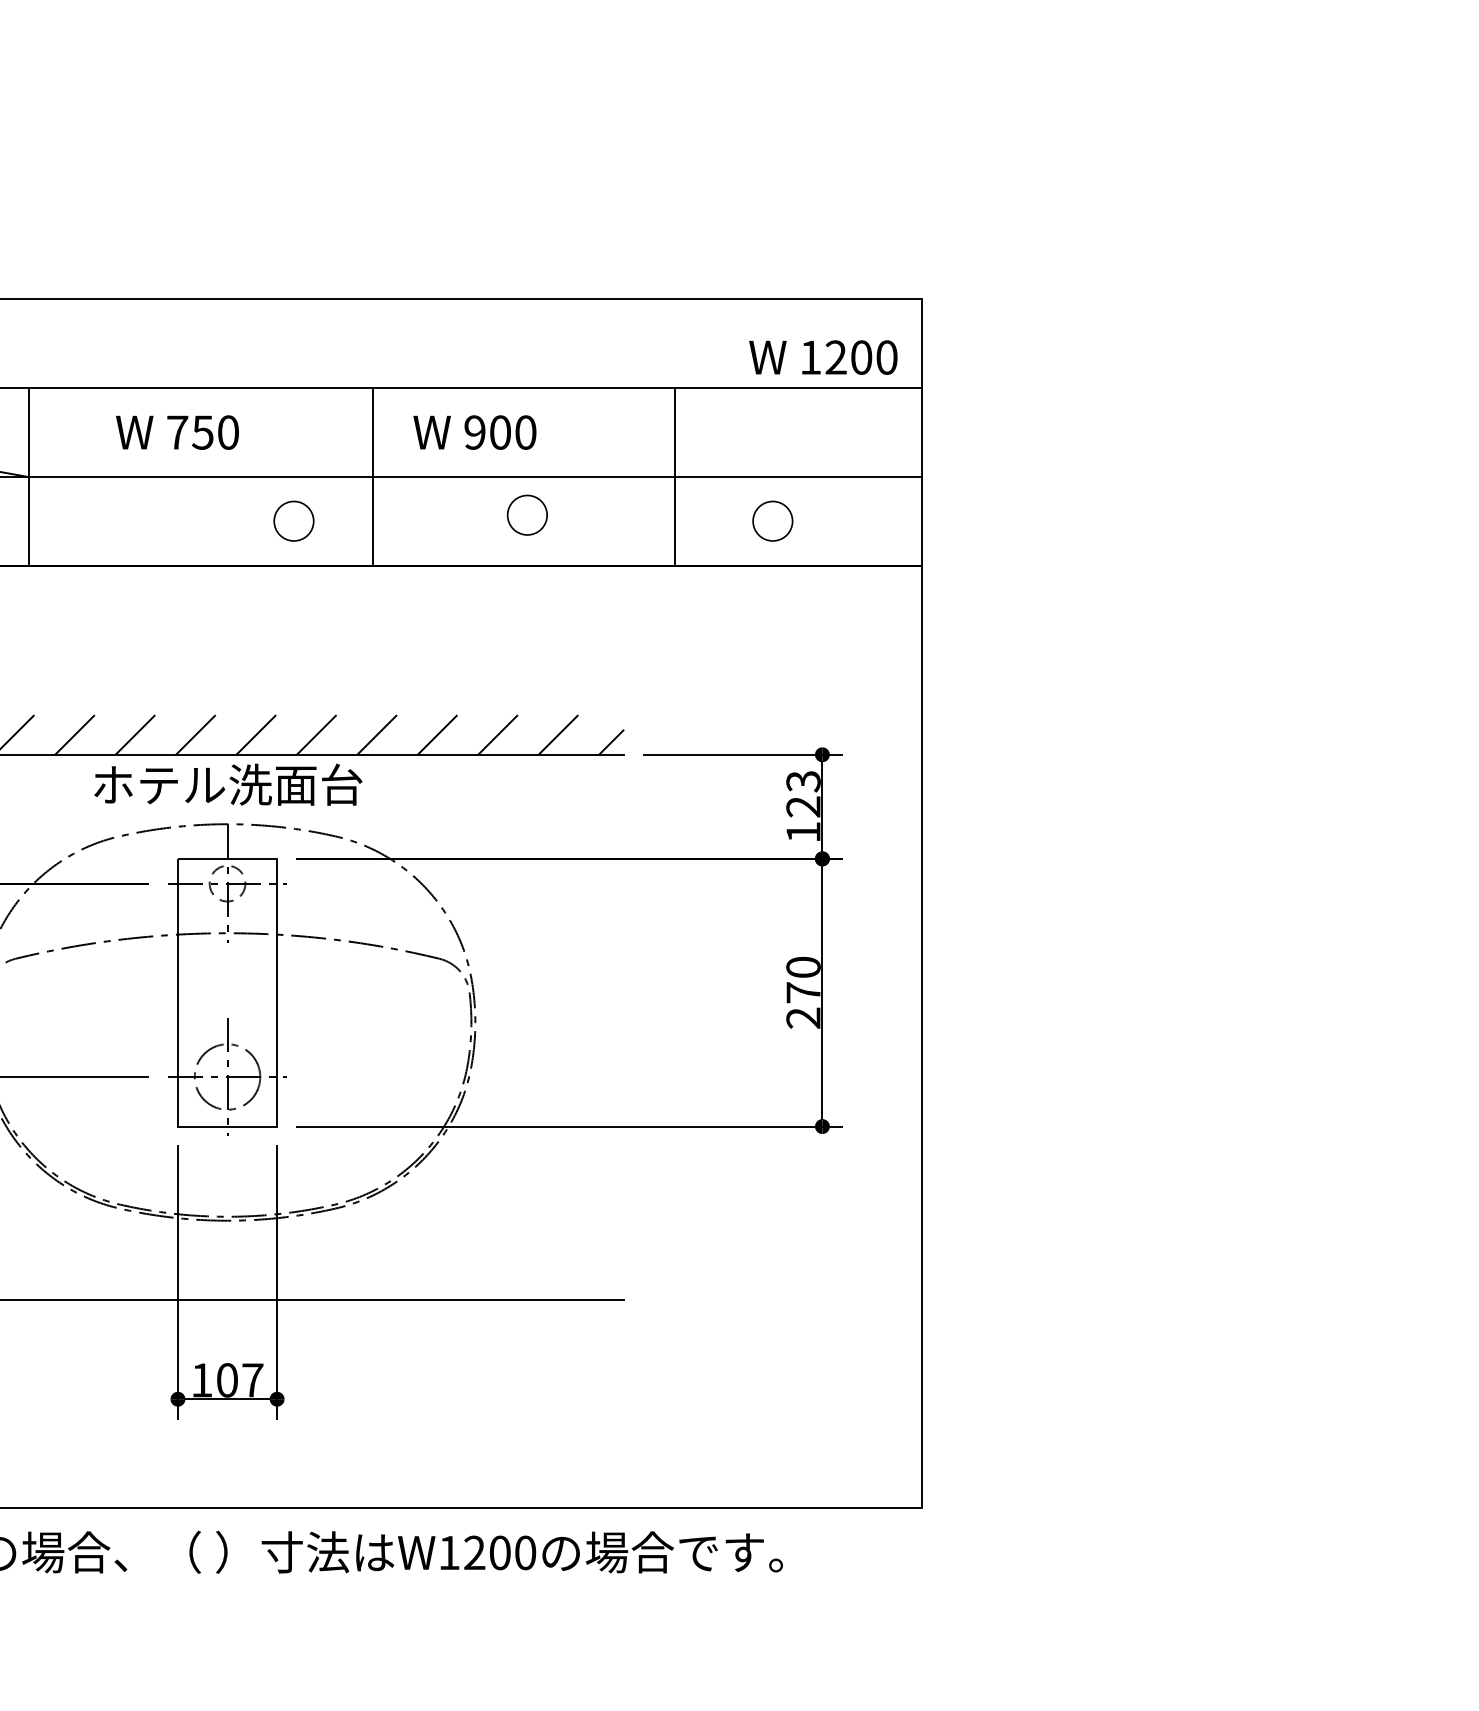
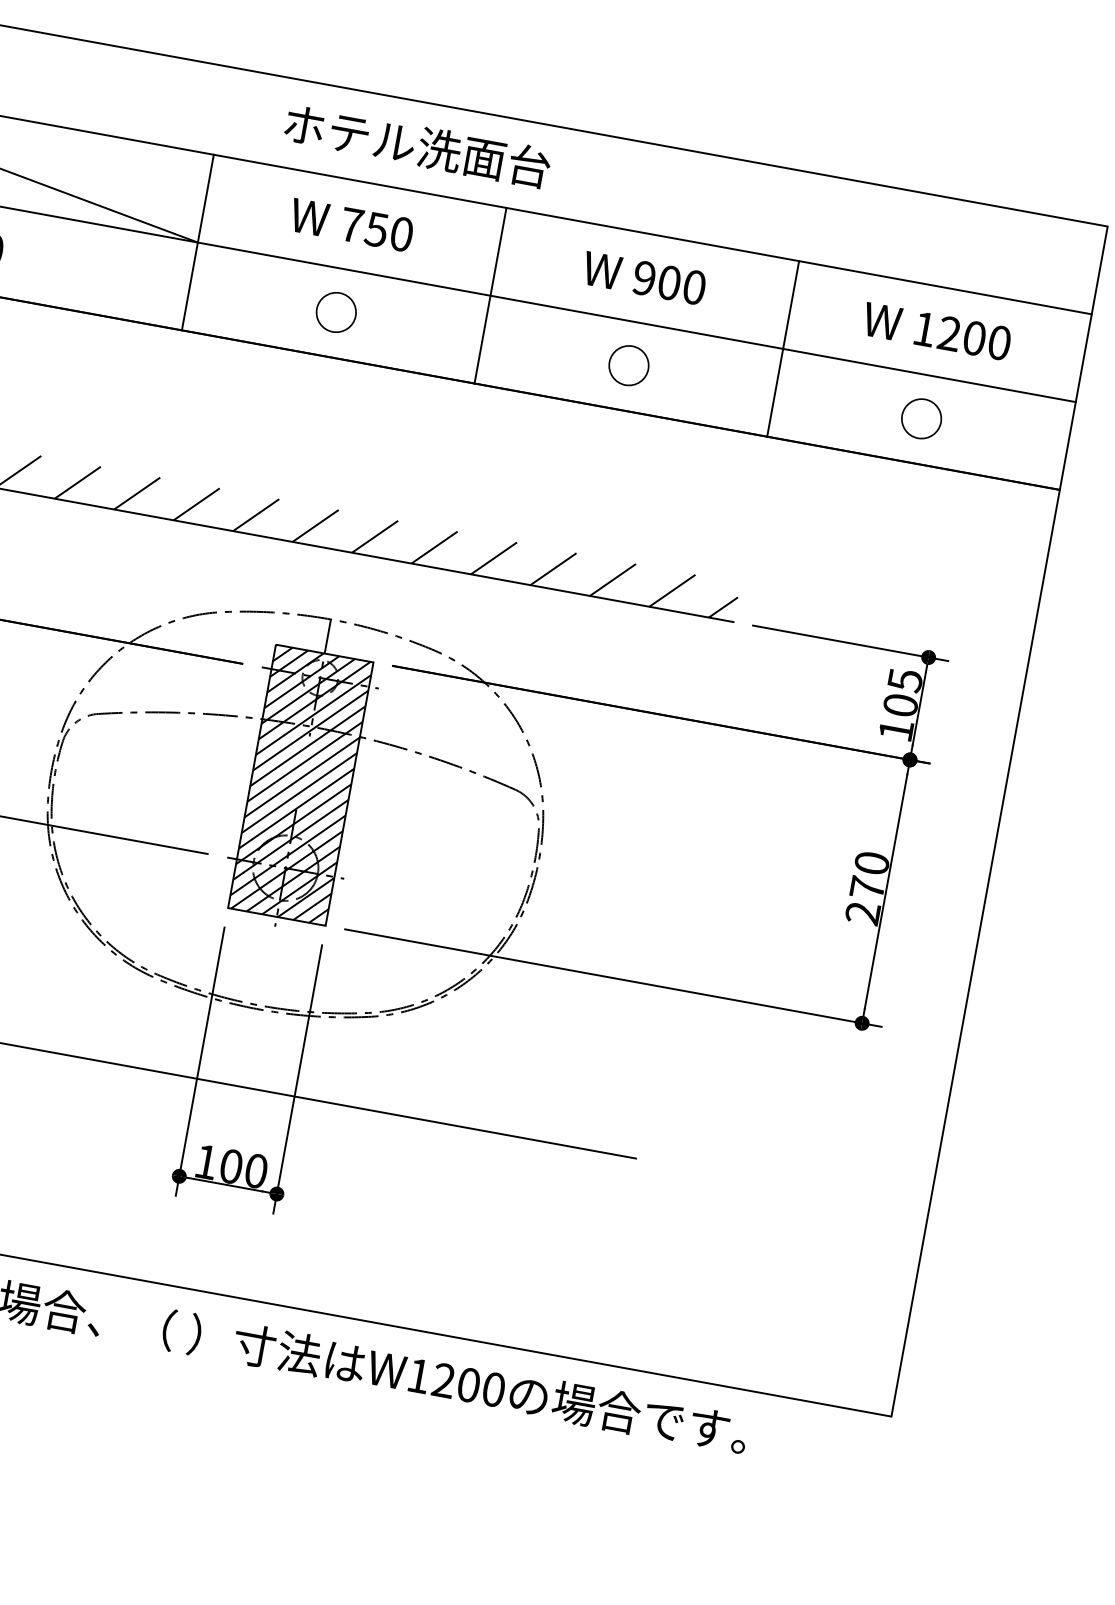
text: (823, 357) -> (937, 331), moved
line: (372, 476) -> (490, 295), moved
line: (675, 476) -> (783, 348), moved
text: (526, 514) -> (628, 364), moved
text: (293, 520) -> (335, 311), moved
text: (228, 784) -> (417, 145), moved
text: (803, 794) -> (902, 693), 123 -> 105
hatch: (227, 992) -> (300, 785), added
text: (252, 1380) -> (256, 1171), 107 -> 100

